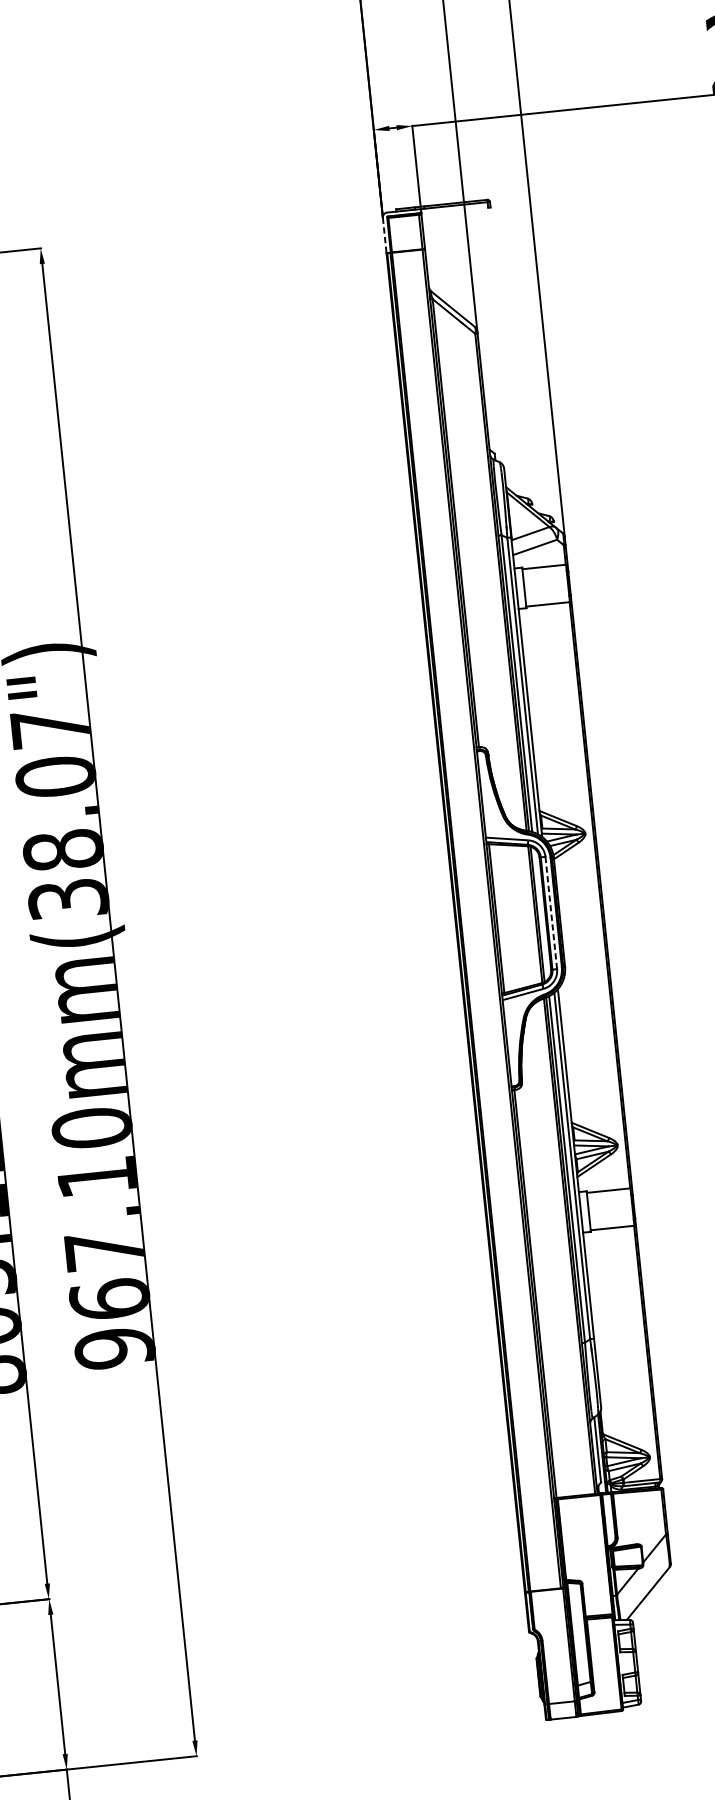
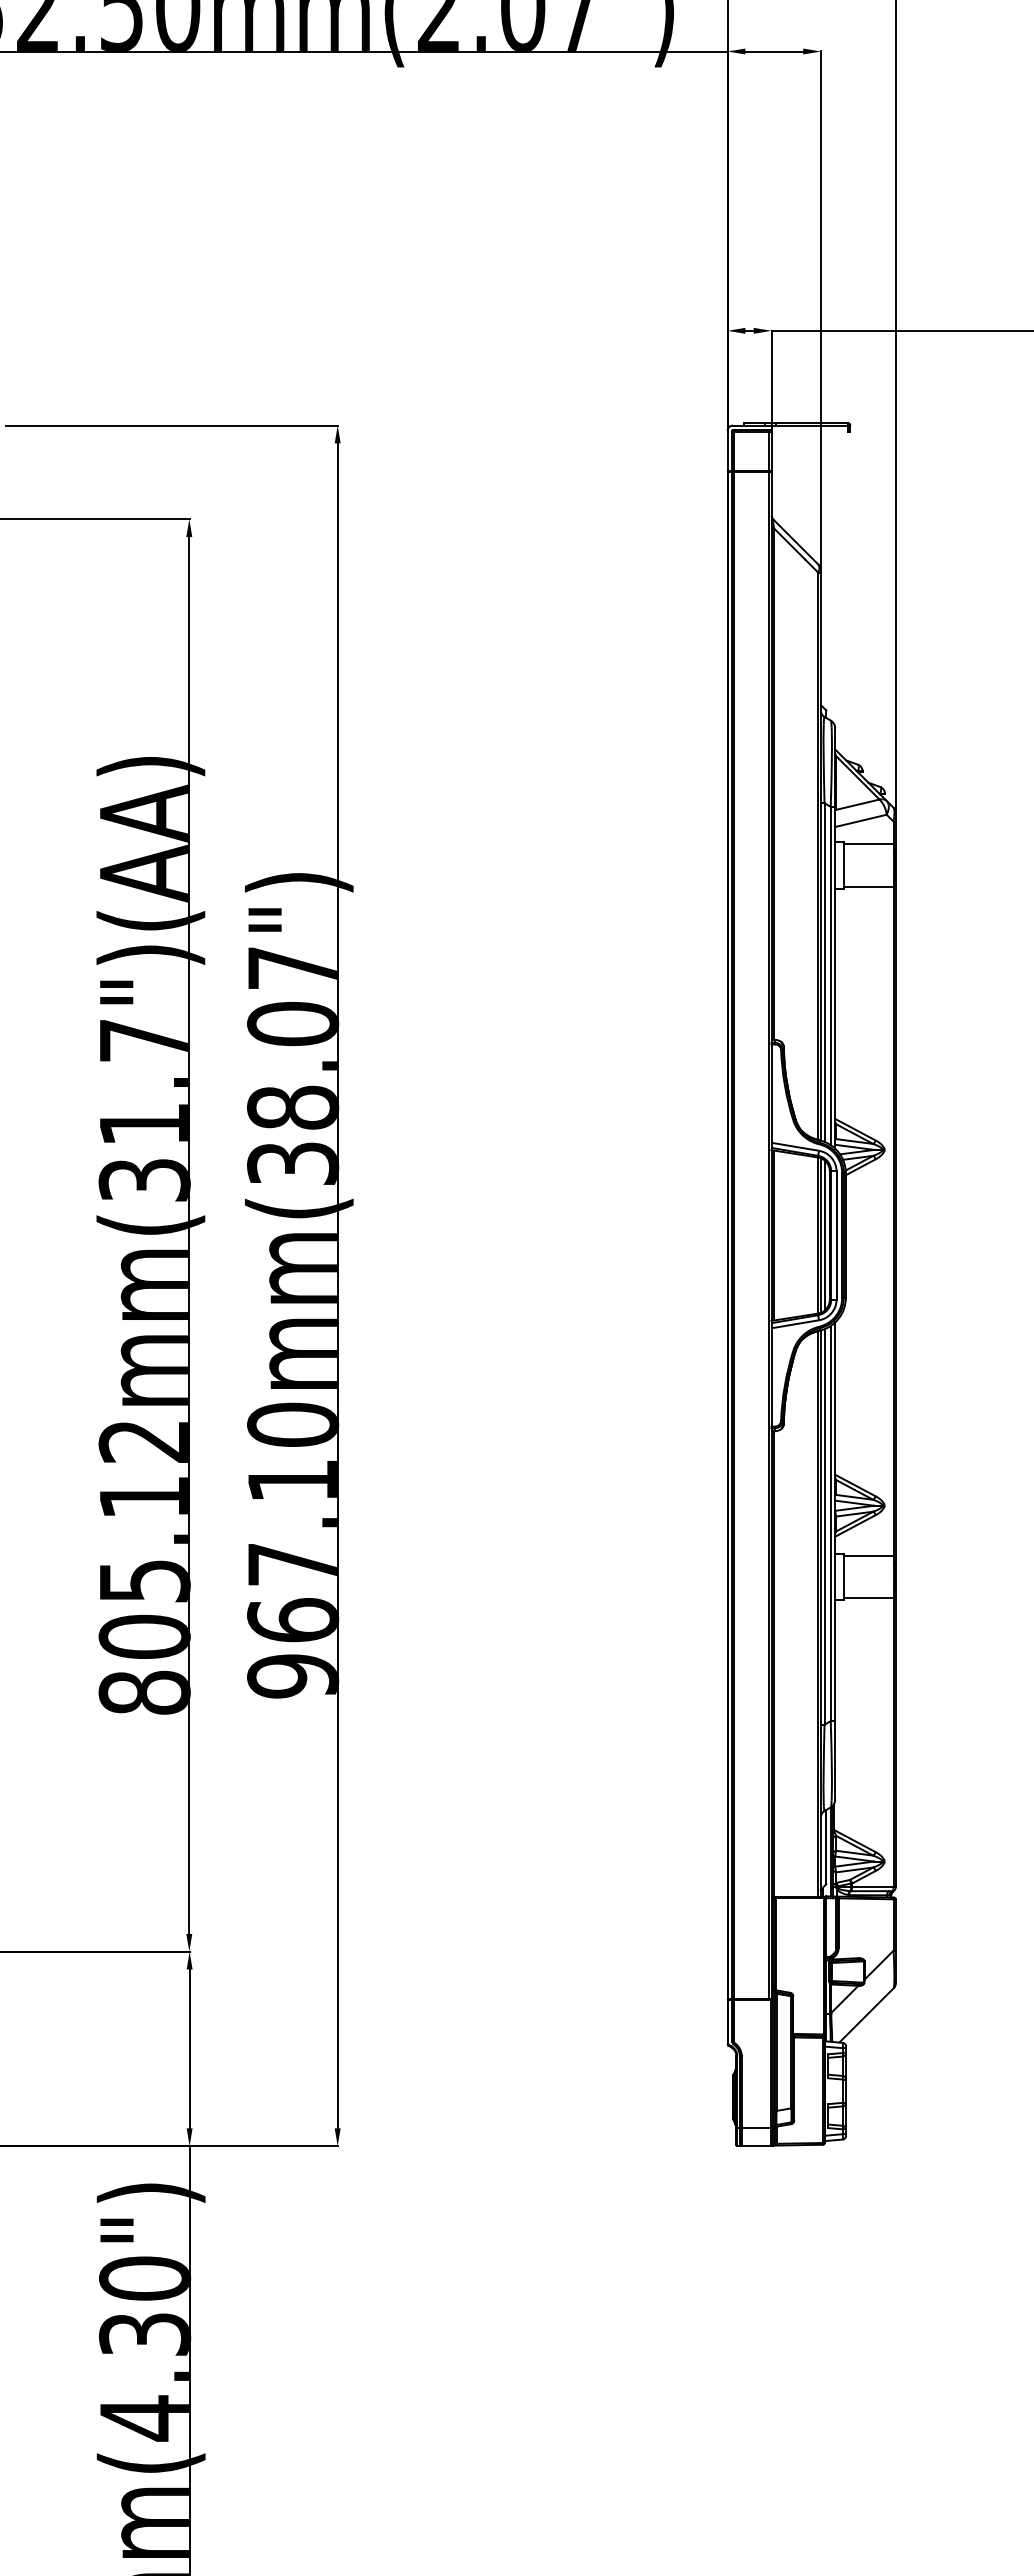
line: (384, 234) -> (727, 450), dashed -> solid
line: (551, 913) -> (836, 1236), dashed -> solid
line: (540, 914) -> (824, 1235), added

